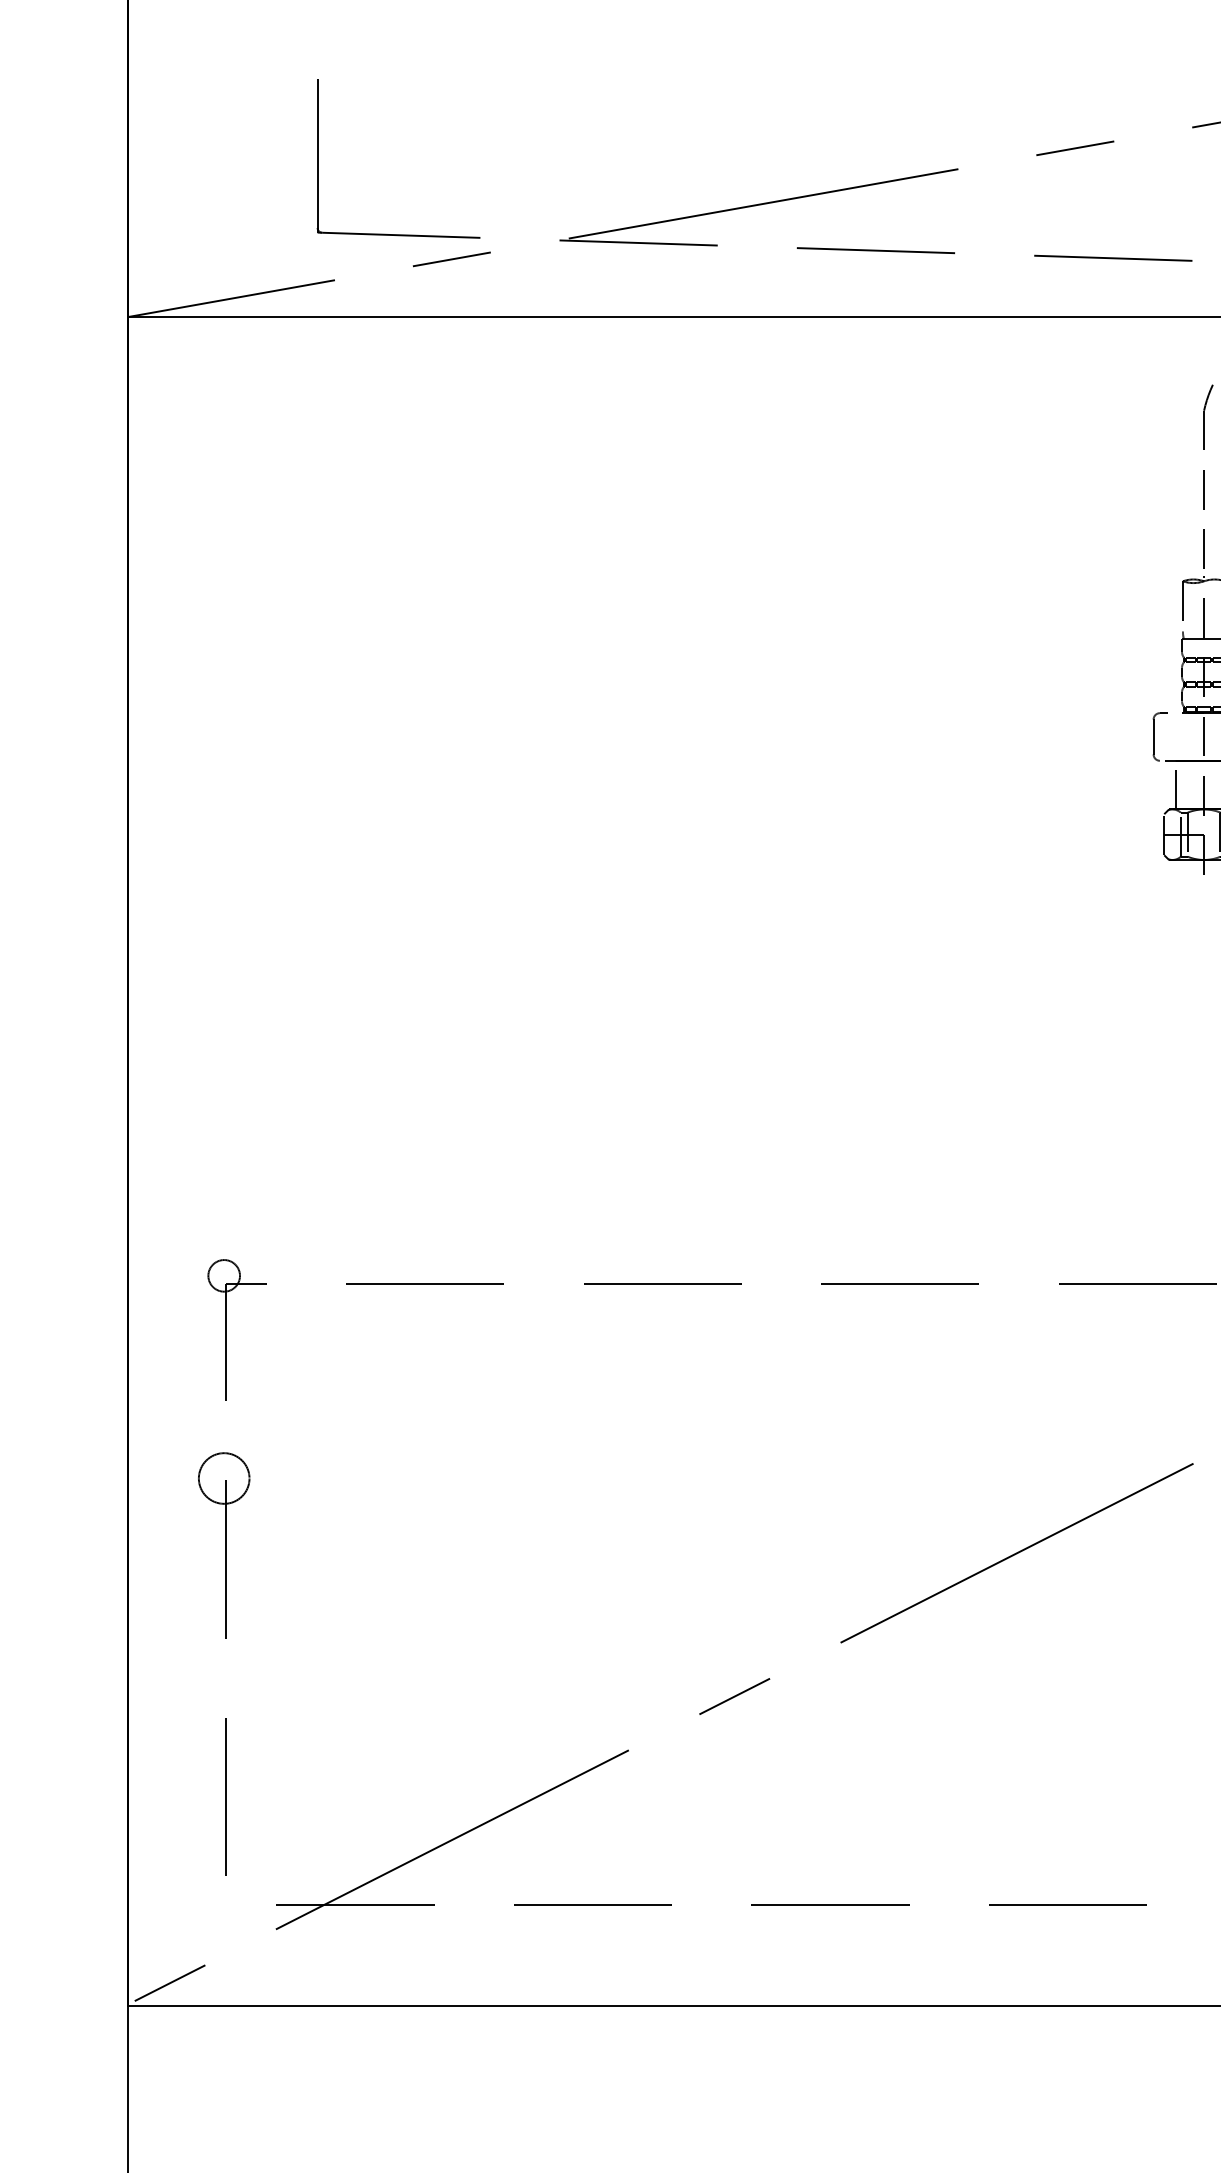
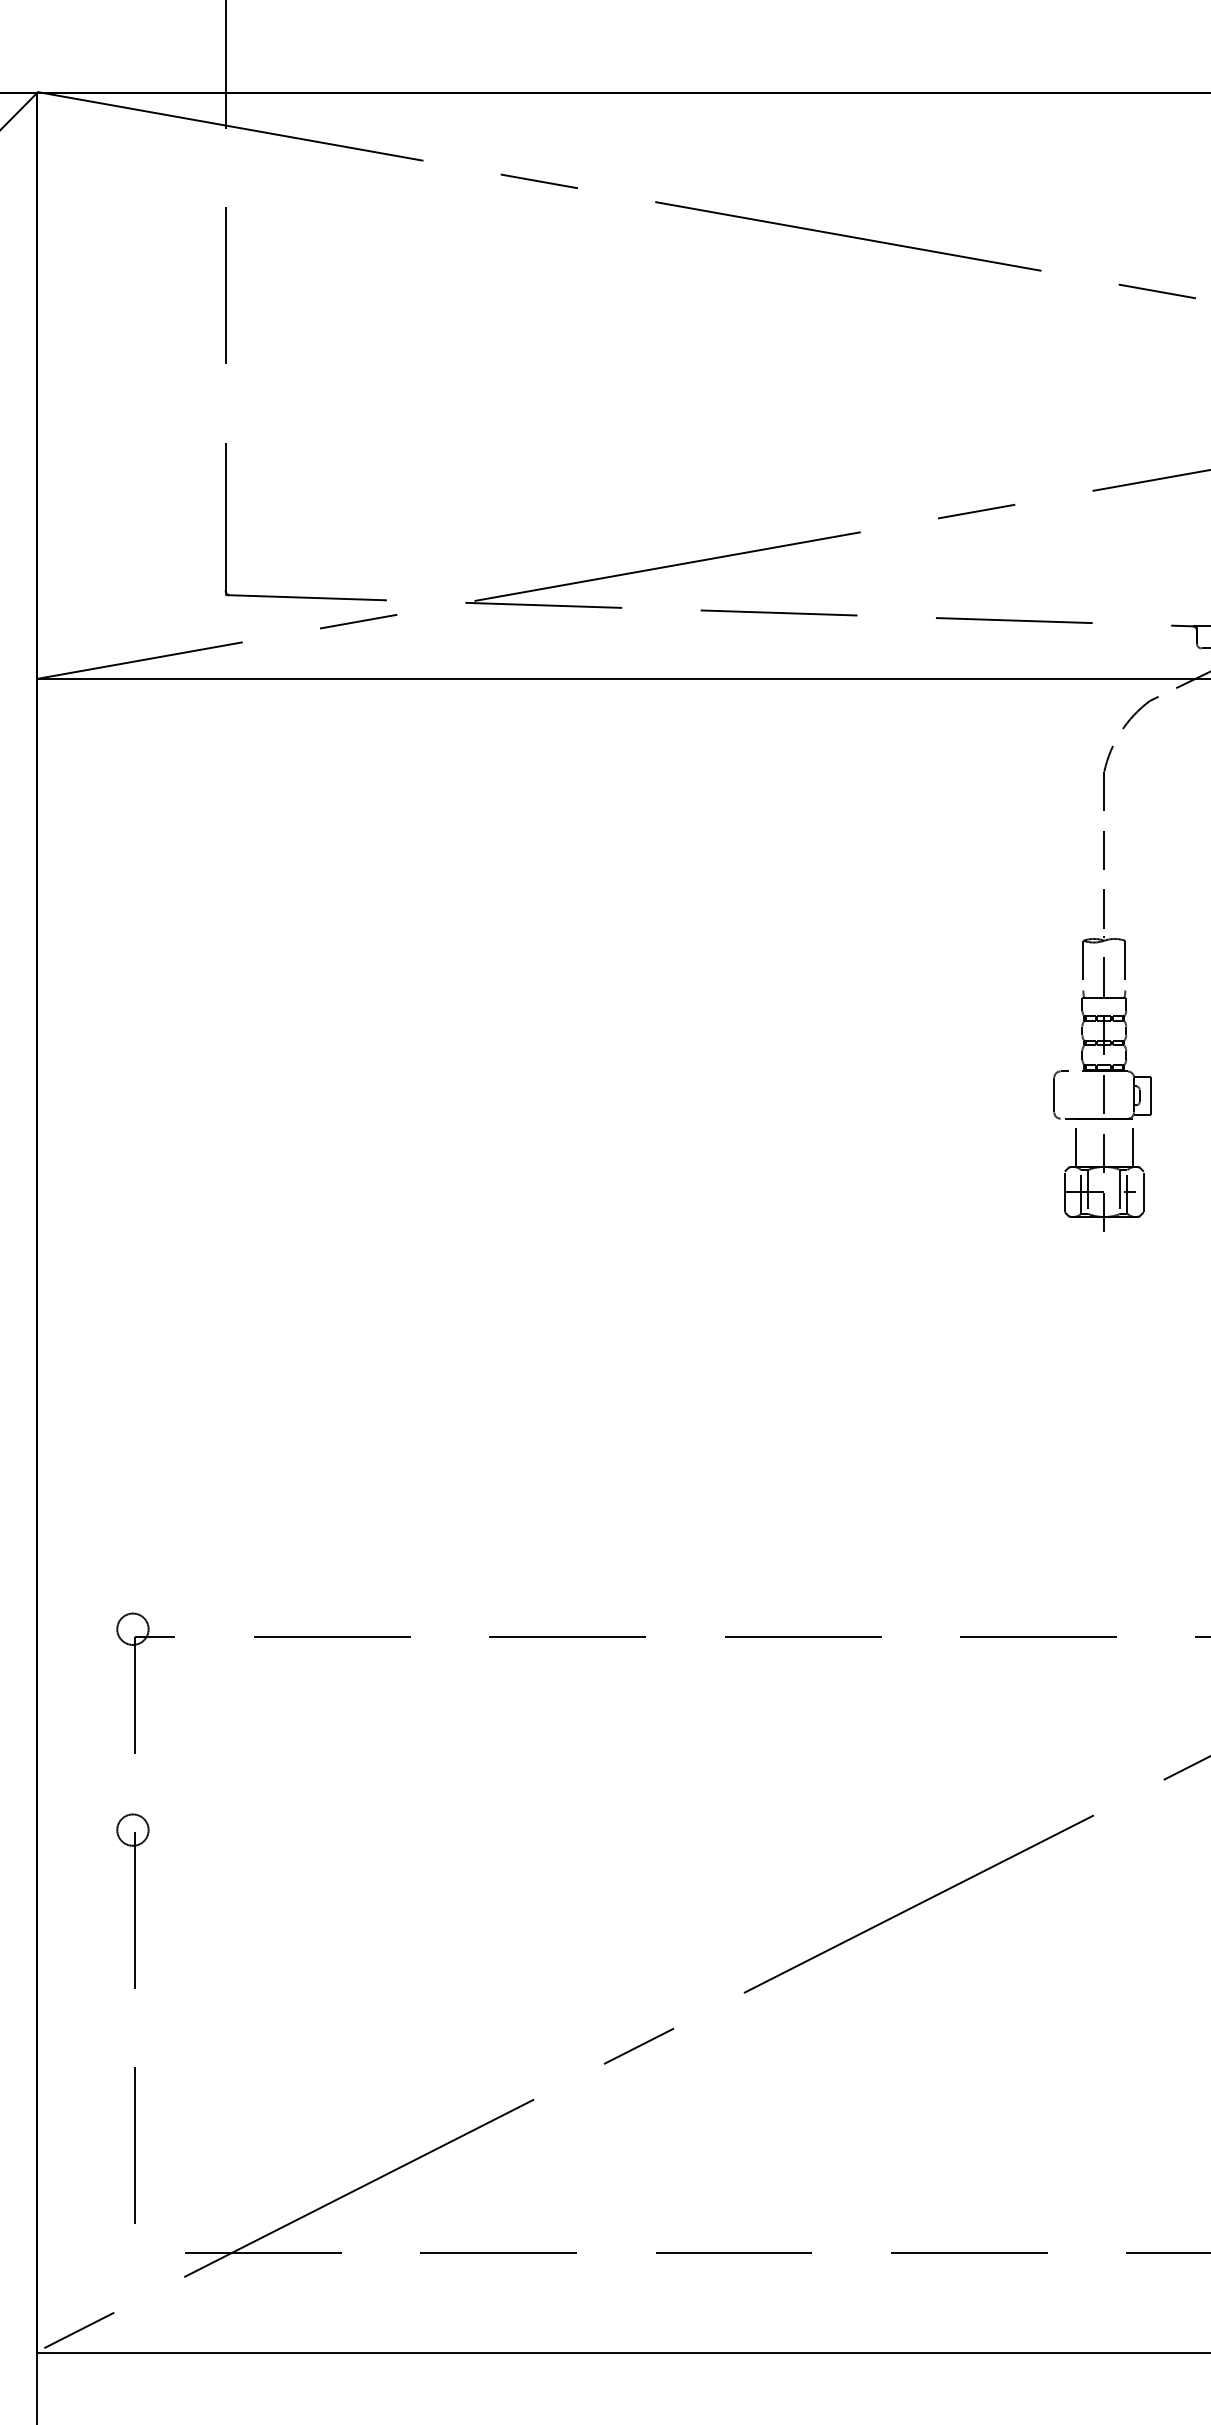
circle: (223, 1477) -> (132, 1829), size x0.62

